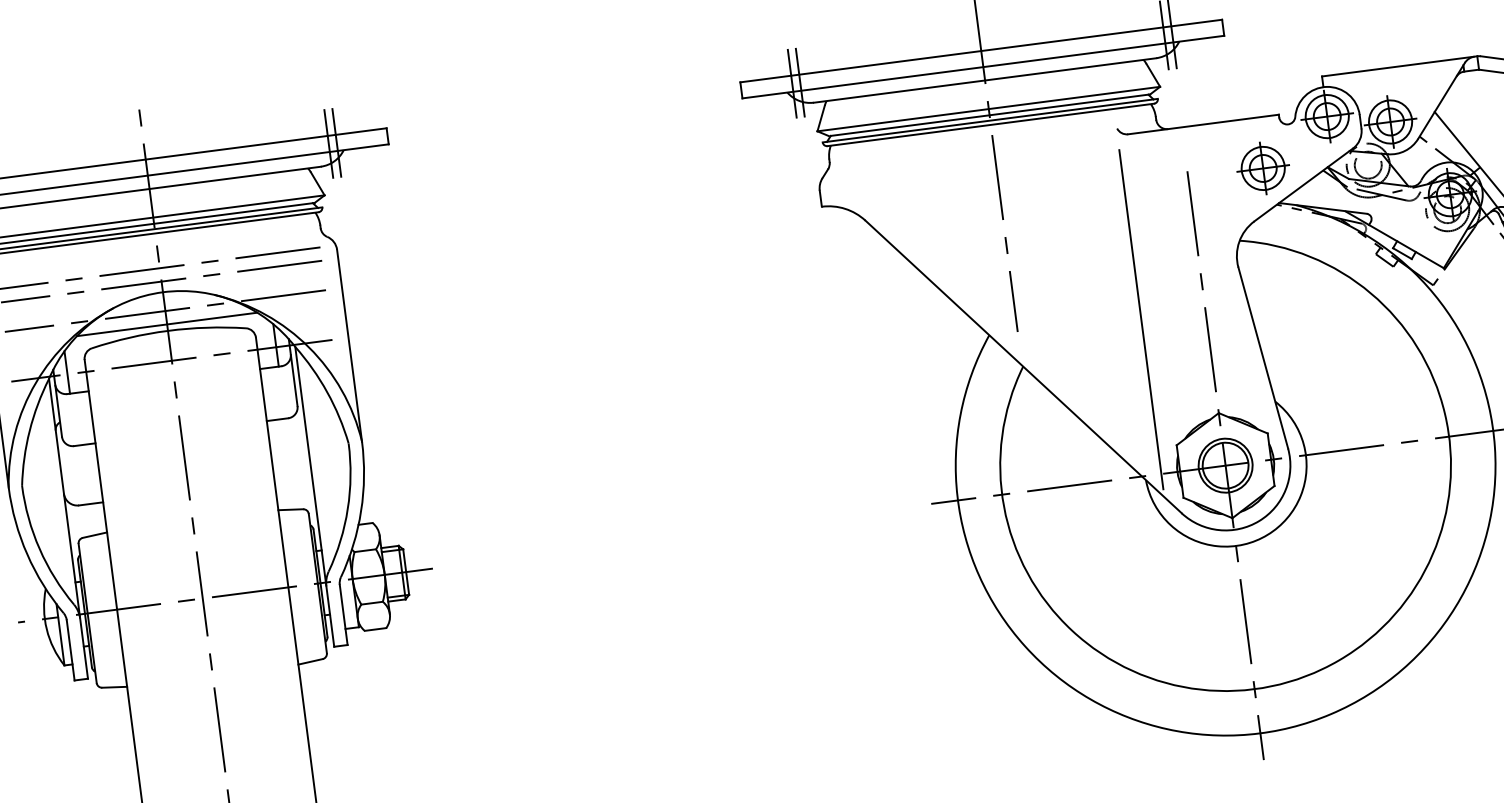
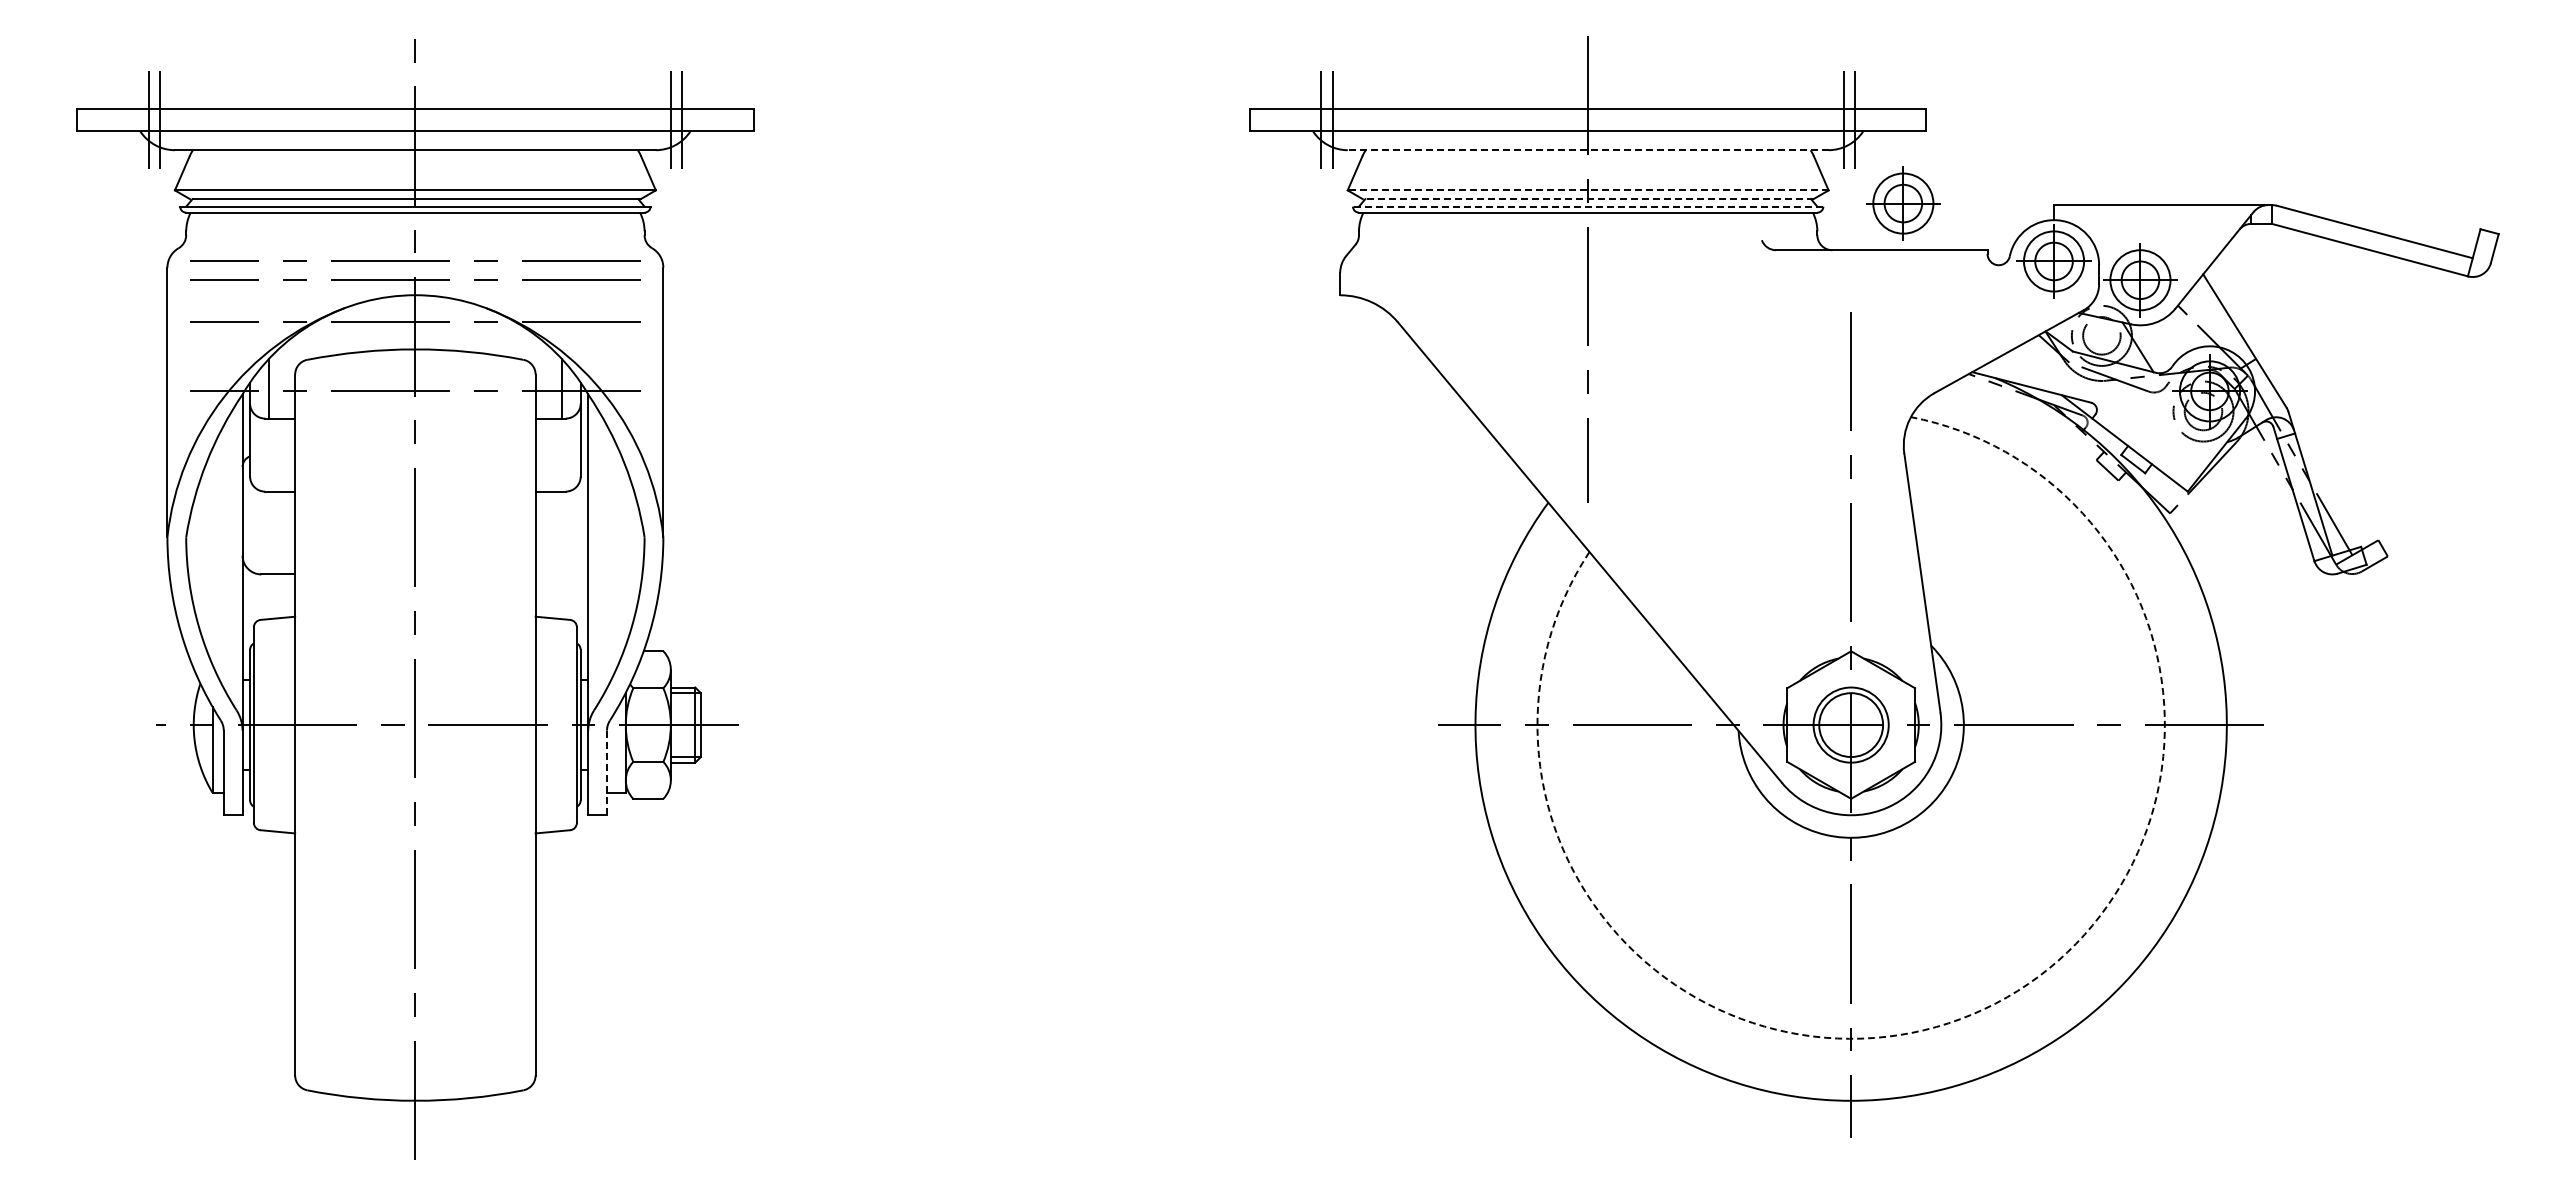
line: (984, 80) -> (1587, 150), solid -> dashed
line: (988, 109) -> (1587, 190), solid -> dashed
line: (989, 115) -> (1588, 199), solid -> dashed
line: (989, 120) -> (1587, 206), solid -> dashed
part: (1263, 168) -> (1903, 203), moved
line: (1141, 319) -> (1761, 508), removed
line: (166, 324) -> (414, 340), removed
line: (344, 614) -> (607, 772), solid -> dashed
arc: (1338, 660) -> (1972, 1014), solid -> dashed

